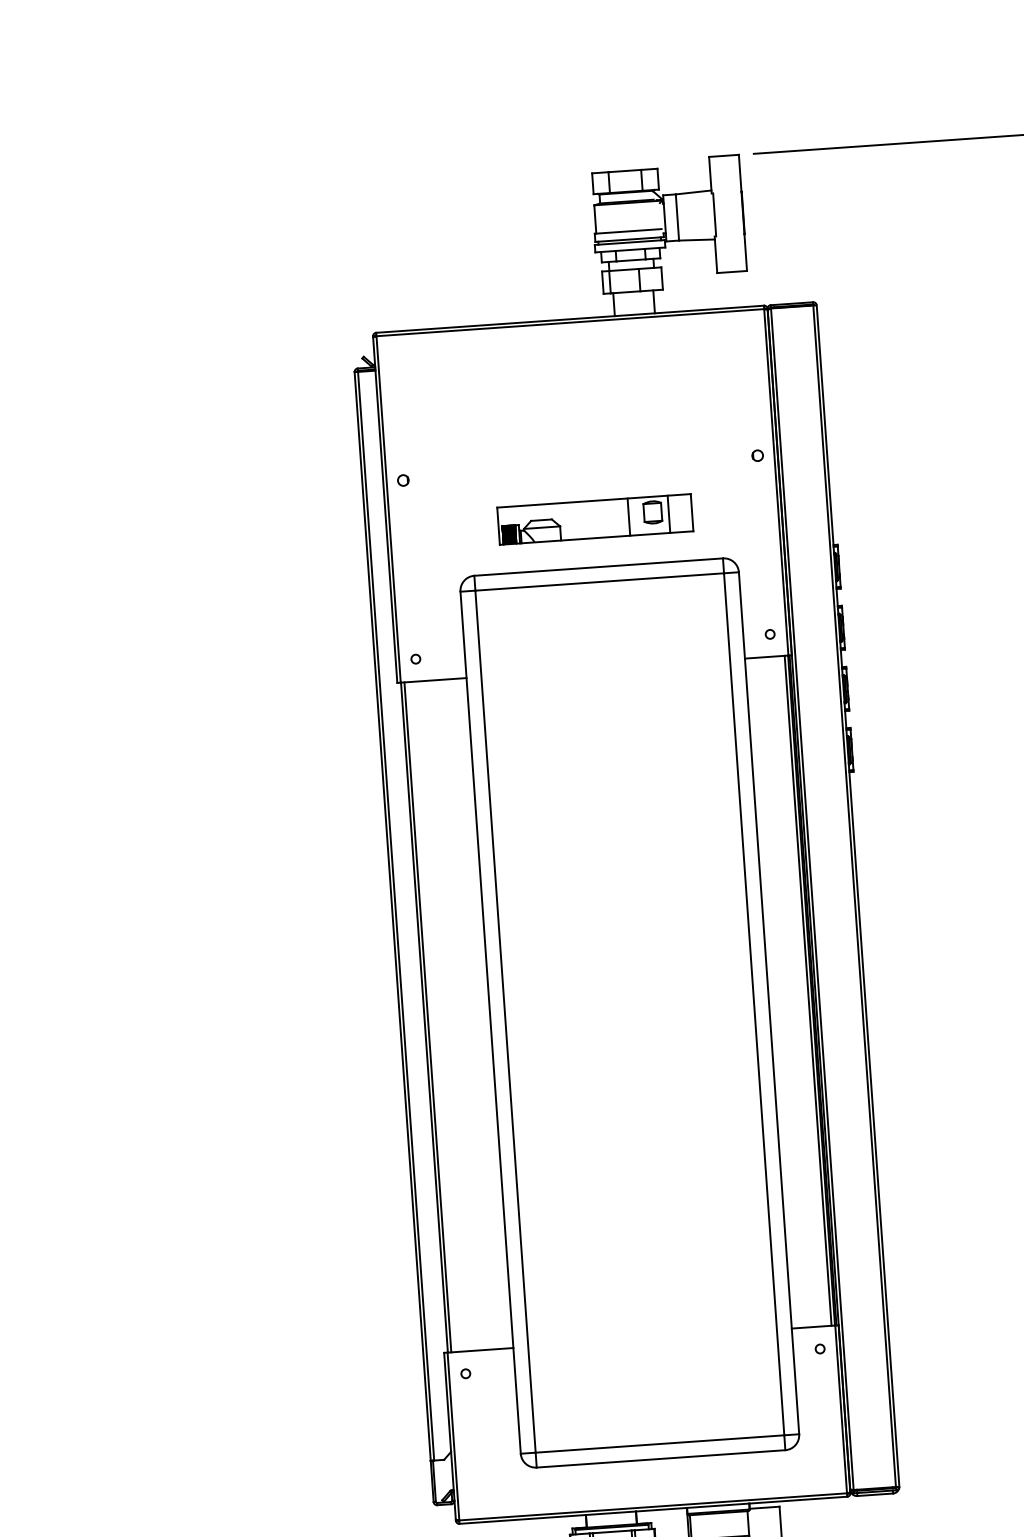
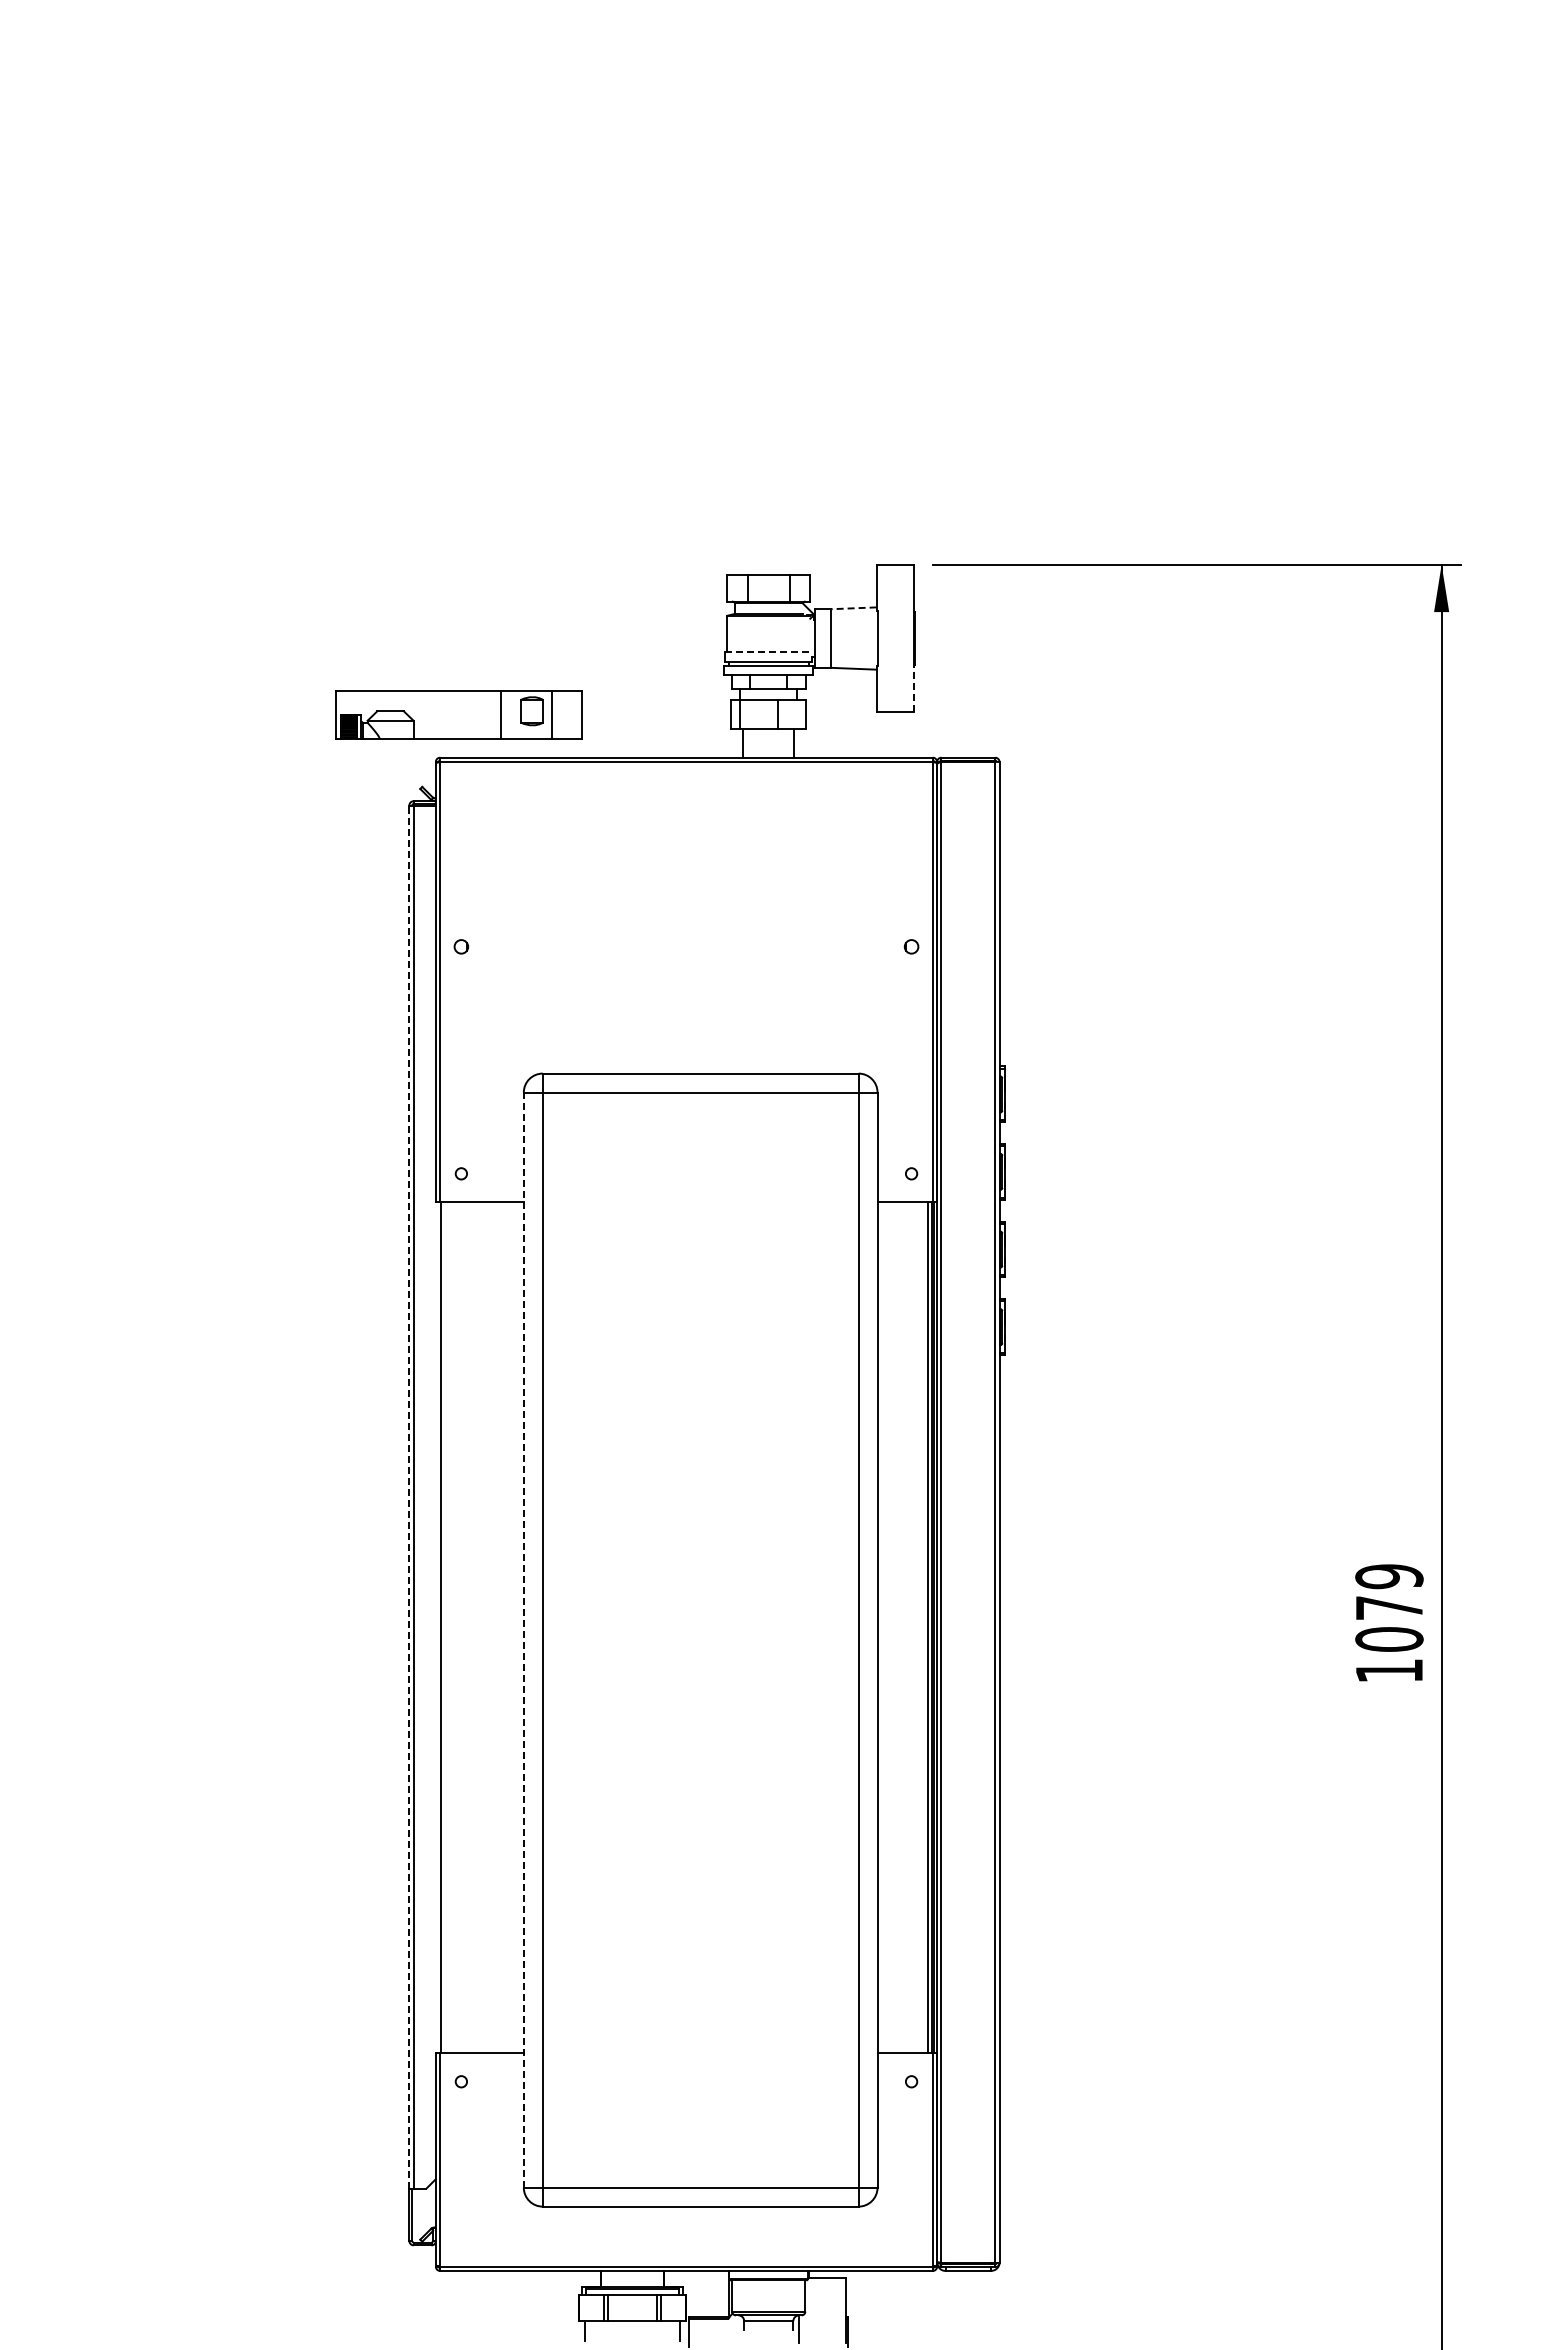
line: (693, 192) -> (853, 608), solid -> dashed
line: (628, 231) -> (768, 651), solid -> dashed
line: (745, 252) -> (914, 688), solid -> dashed
part: (595, 519) -> (458, 714), moved
line: (392, 916) -> (409, 1497), solid -> dashed
line: (427, 1017) -> (444, 1627), removed
line: (490, 1023) -> (523, 1640), solid -> dashed

